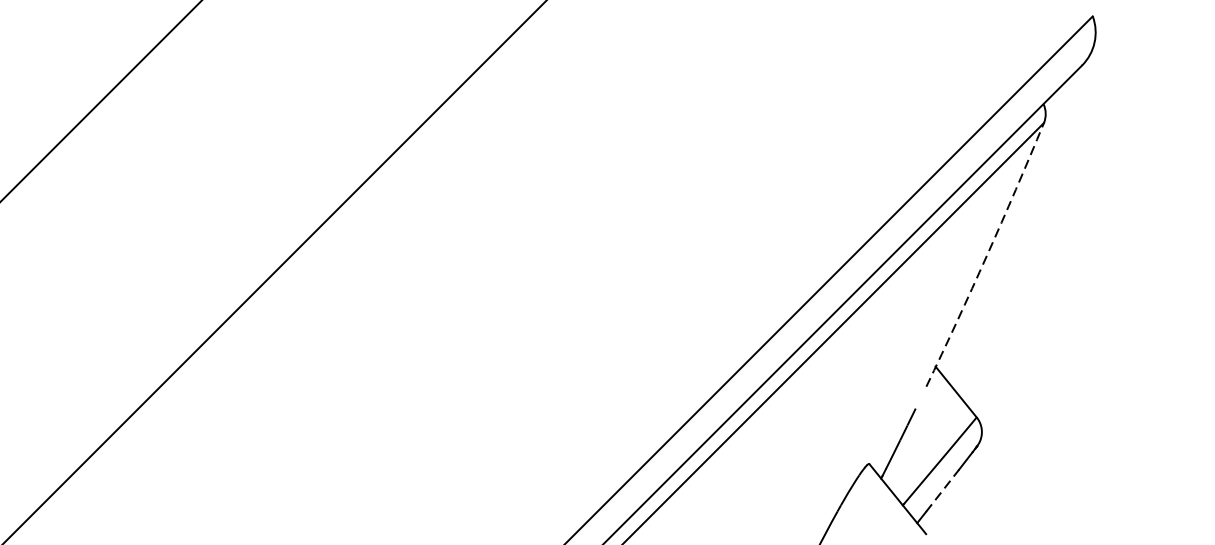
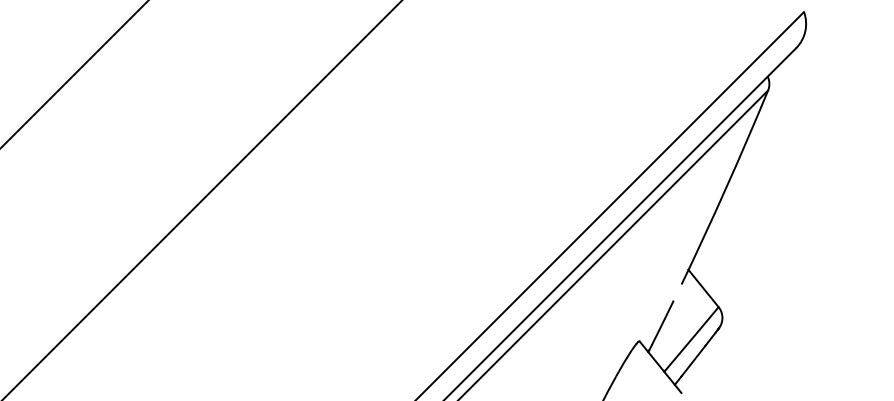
arc: (987, 256) -> (726, 188), dashed -> solid
line: (942, 491) -> (693, 361), dashed -> solid

